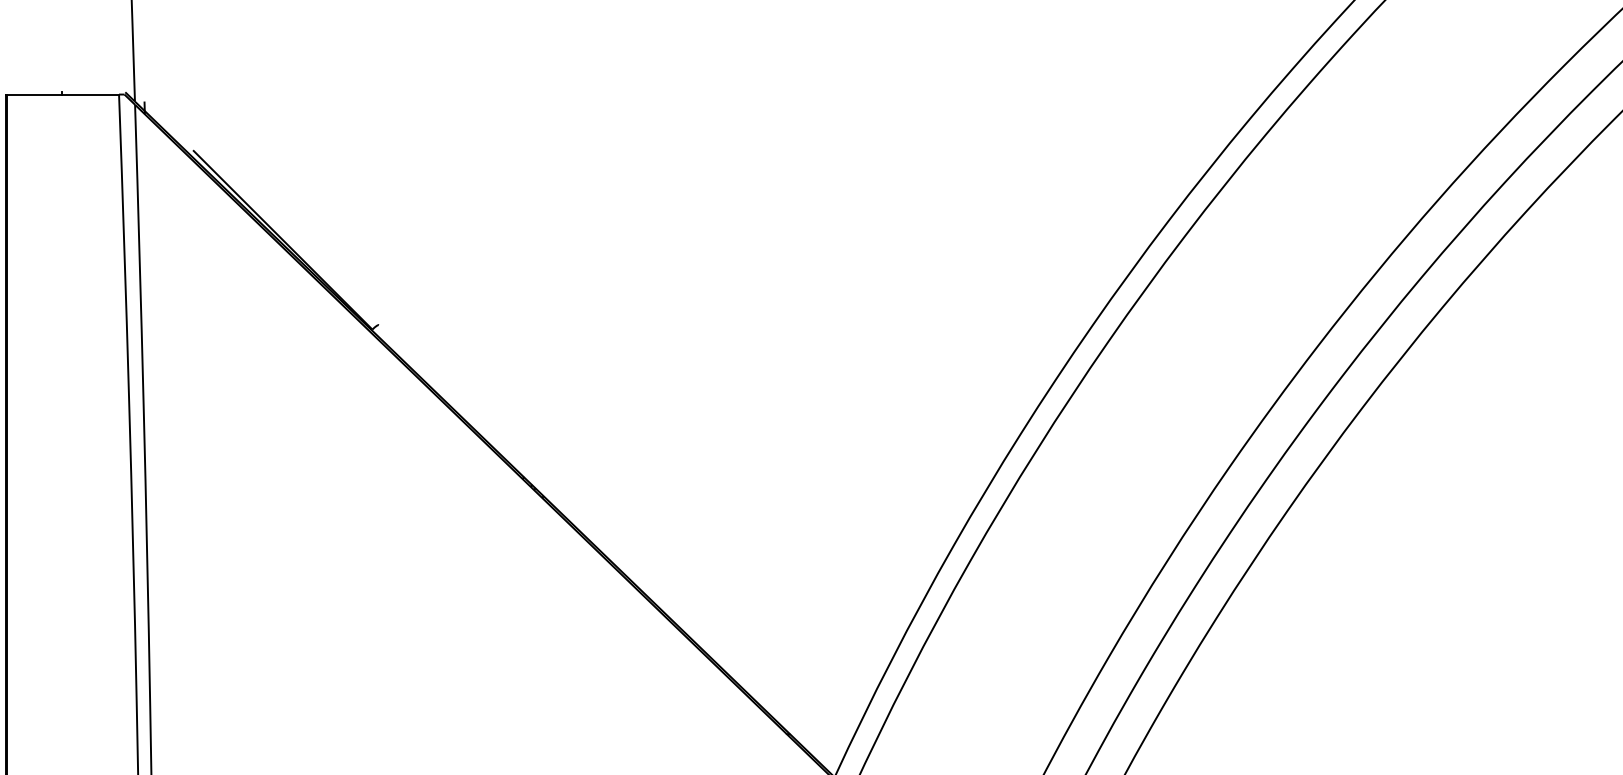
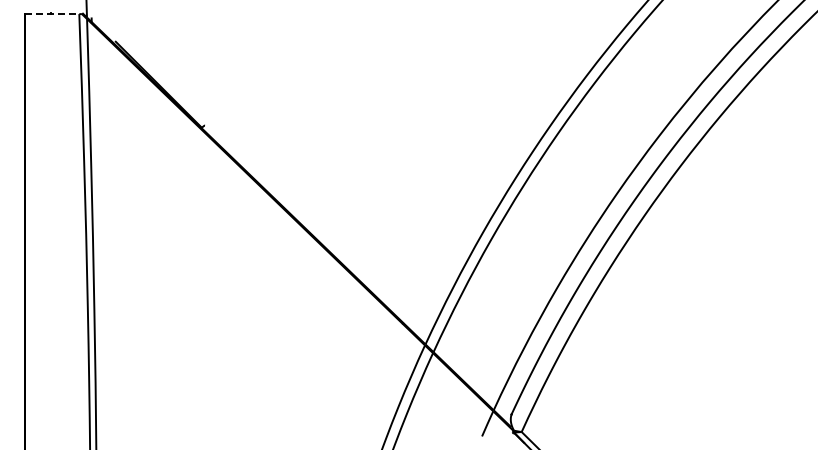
line: (63, 95) -> (52, 14), solid -> dashed

